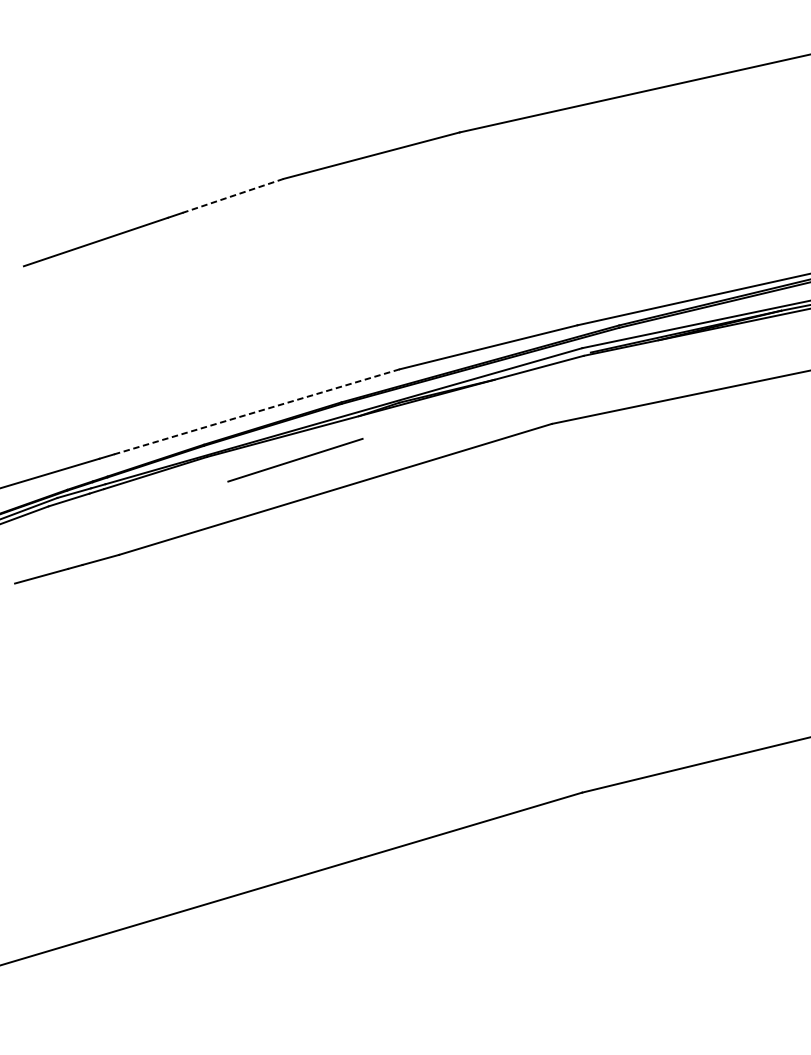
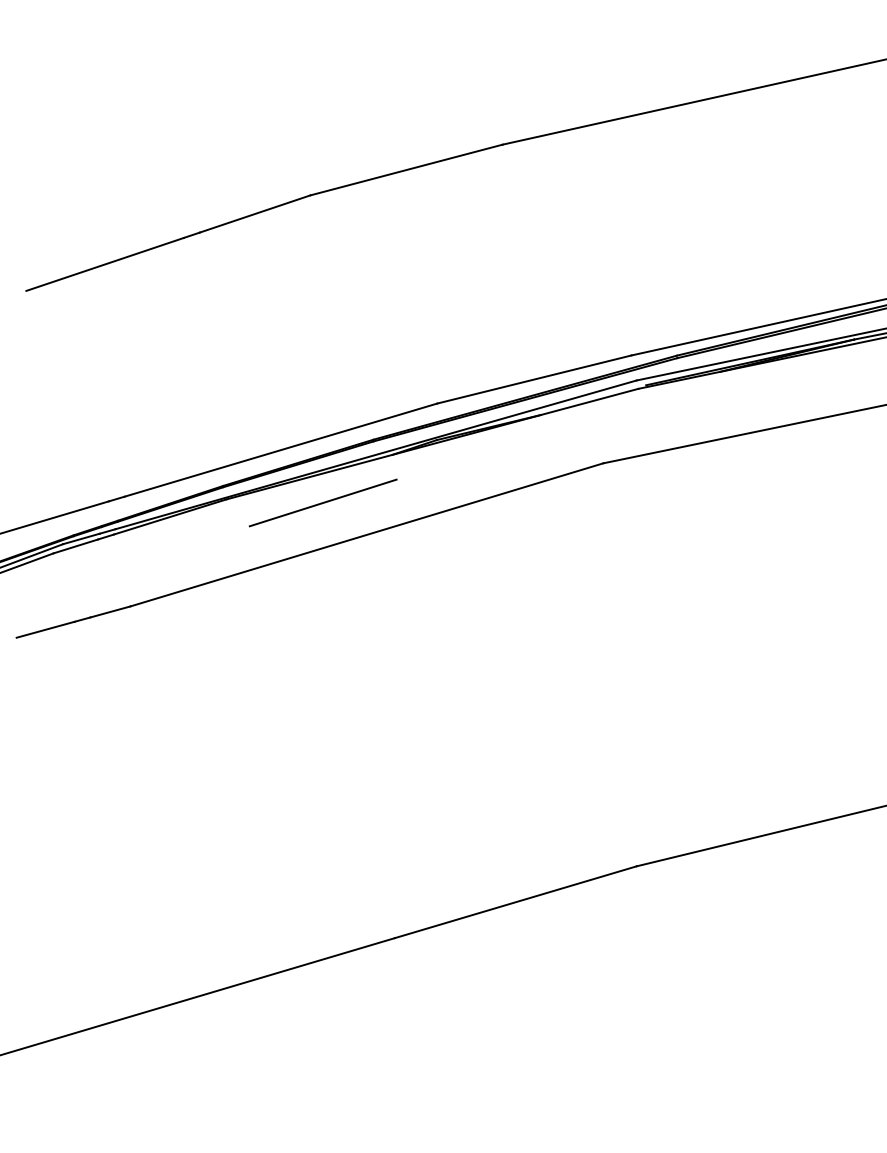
line: (232, 196) -> (254, 214), dashed -> solid
line: (256, 412) -> (280, 450), dashed -> solid

